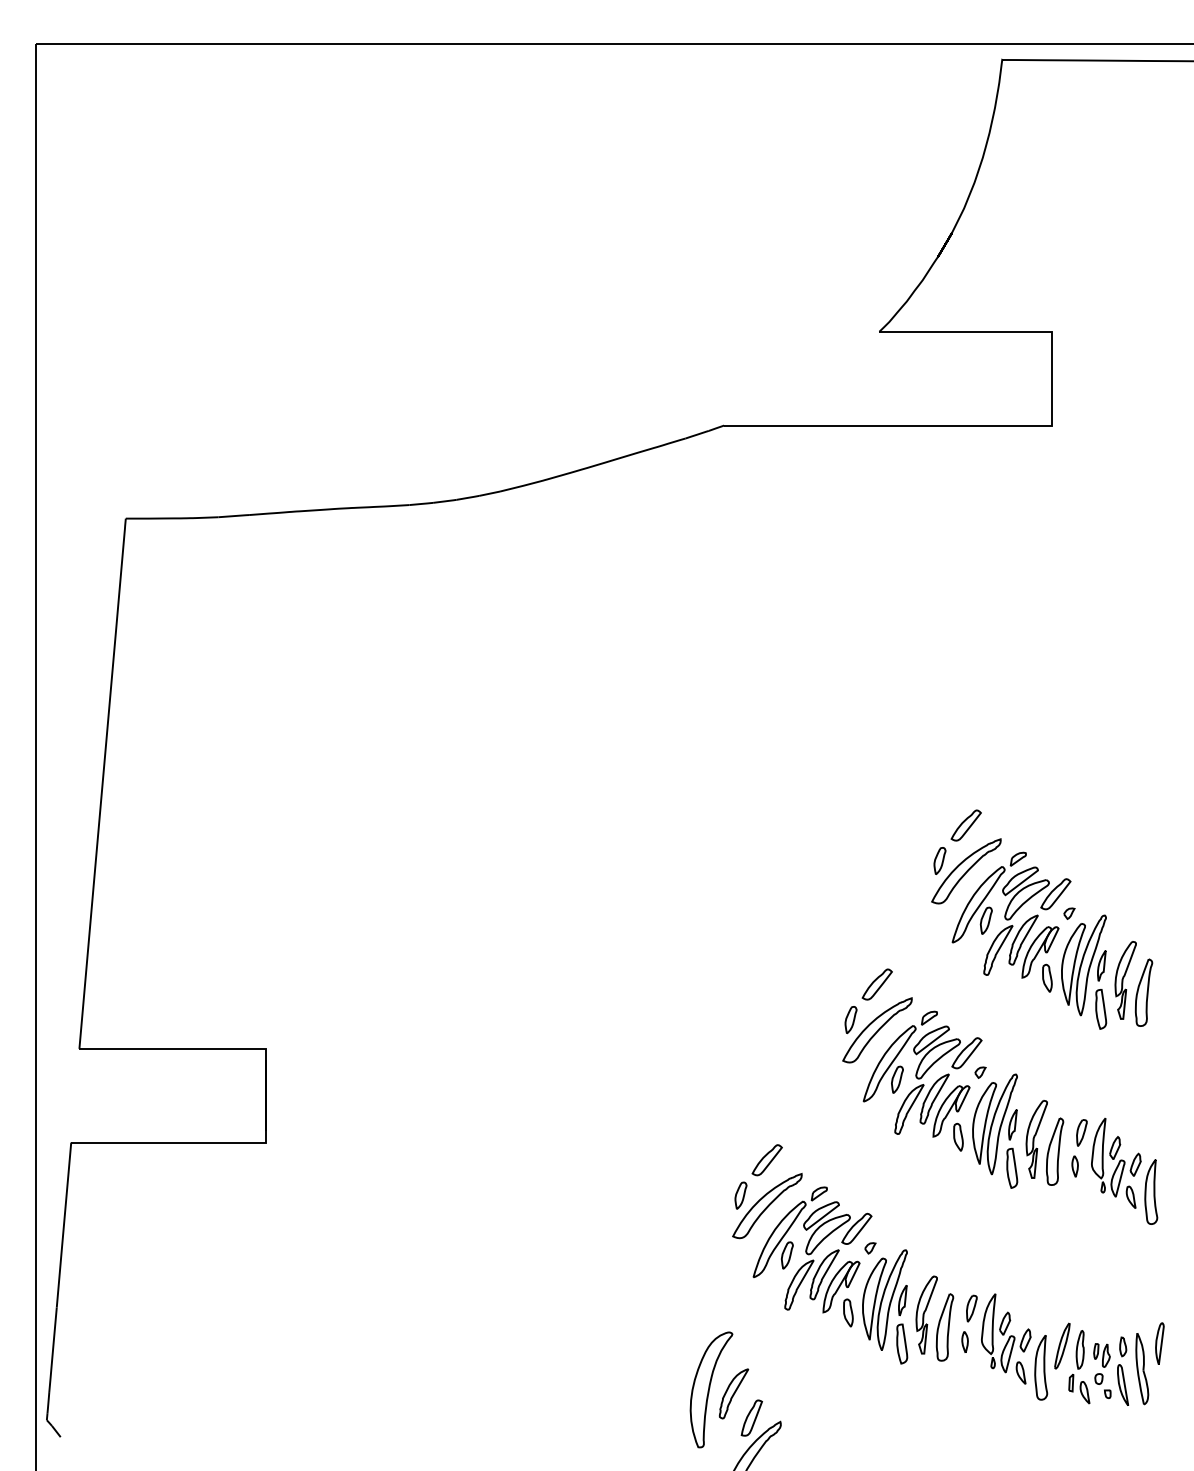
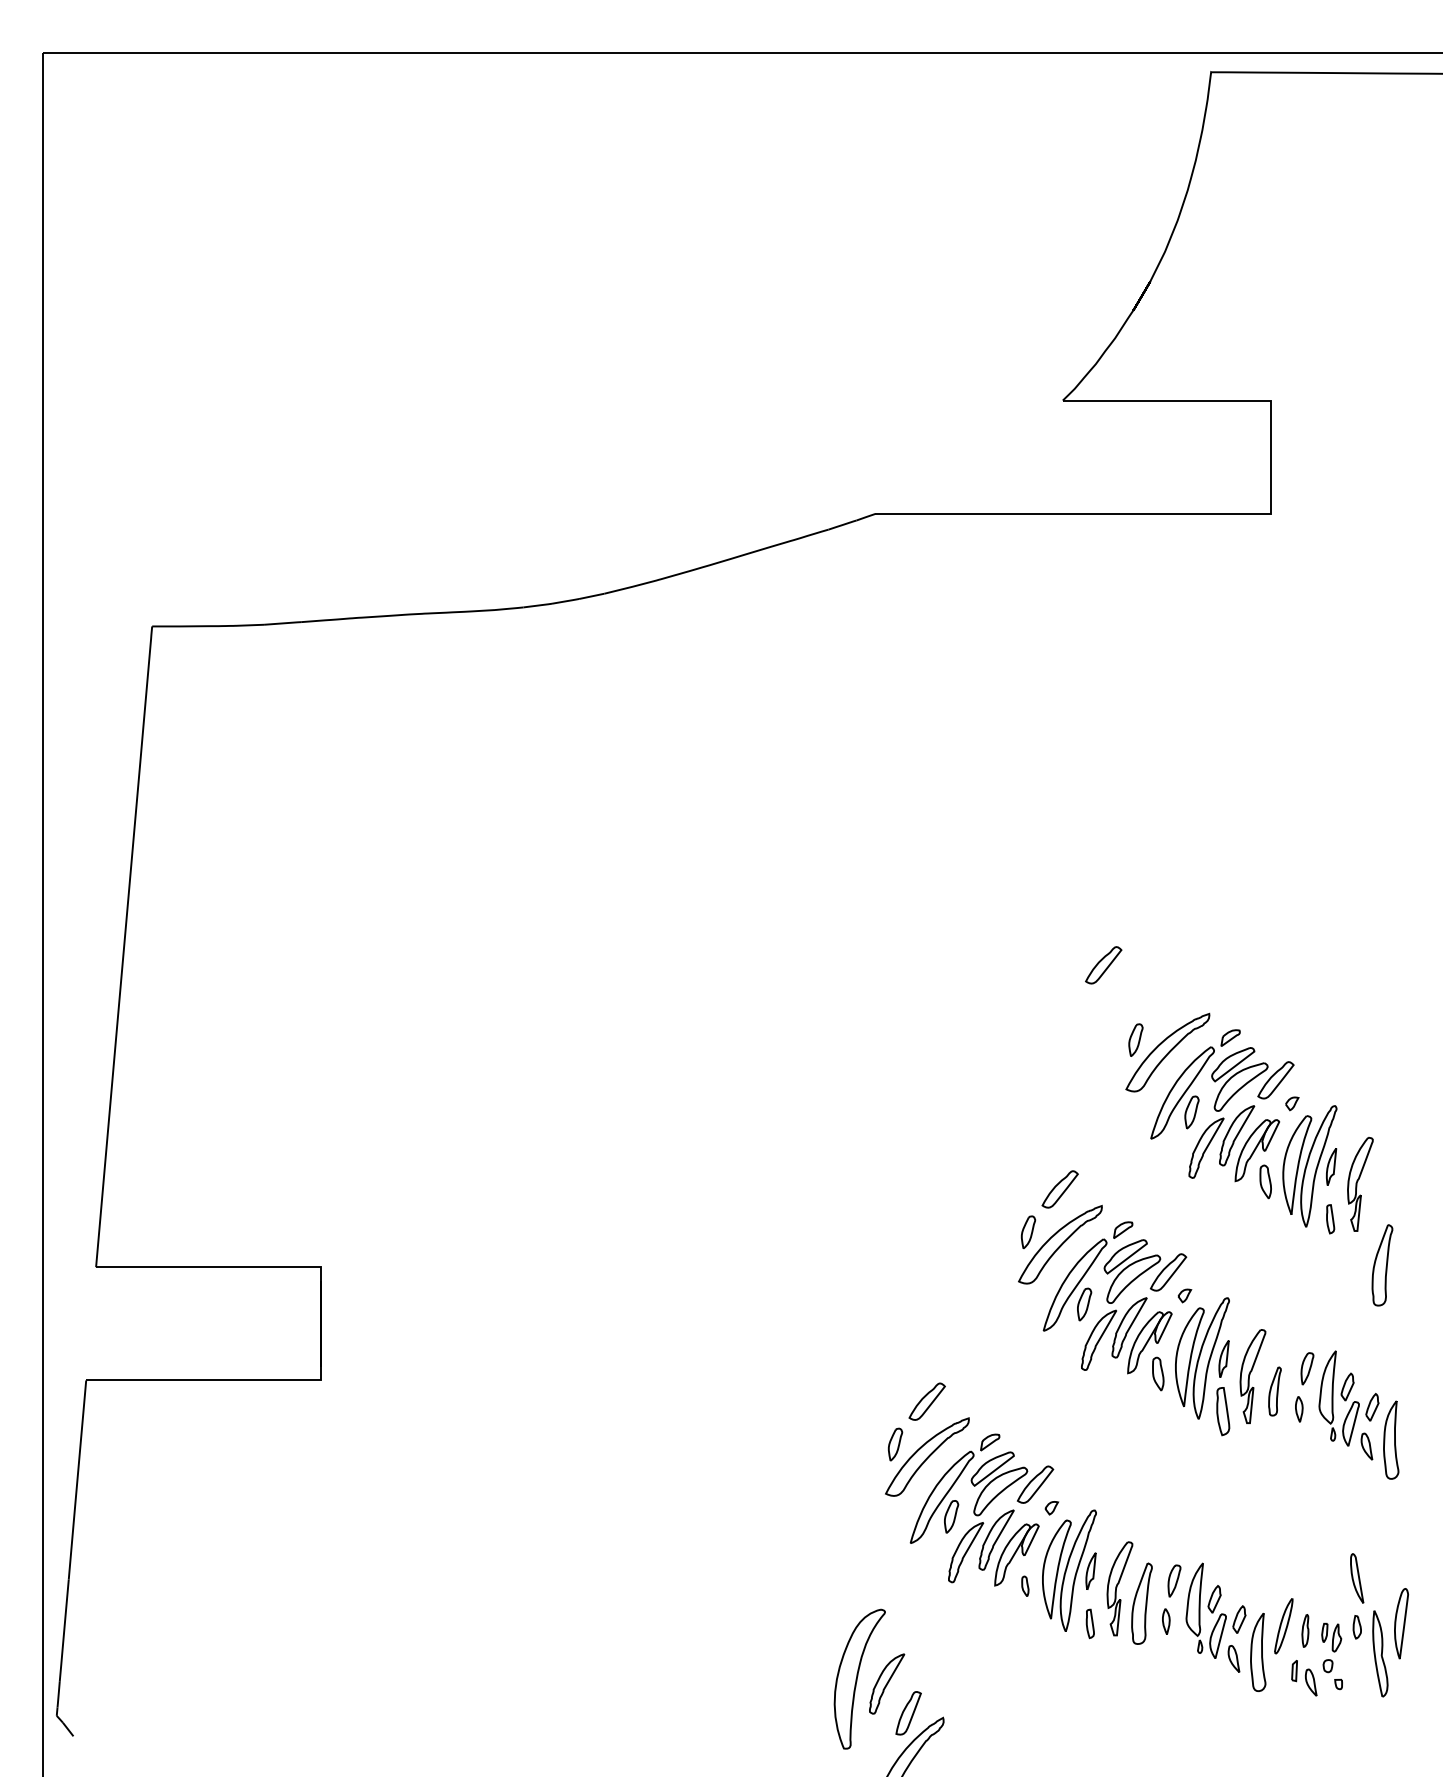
part: (966, 825) -> (1103, 965), moved
part: (1144, 992) -> (1382, 1265), moved
part: (1101, 1008) -> (1330, 1218), size x0.6
part: (1054, 1151) -> (1274, 1391), size x0.6
part: (848, 1313) -> (1025, 1586), size x0.6
part: (1159, 1342) -> (1401, 1622), size x1.4
part: (902, 1343) -> (1090, 1623), size x0.6
part: (1080, 1349) -> (1305, 1630), size x0.7
part: (1123, 1385) -> (1357, 1578), moved

